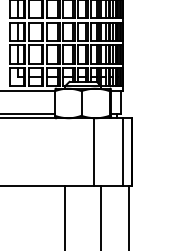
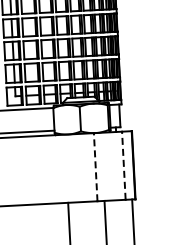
line: (94, 151) -> (95, 166), solid -> dashed
line: (122, 151) -> (123, 164), solid -> dashed

